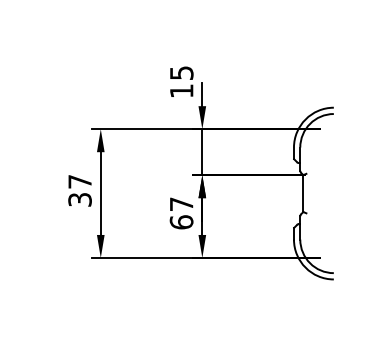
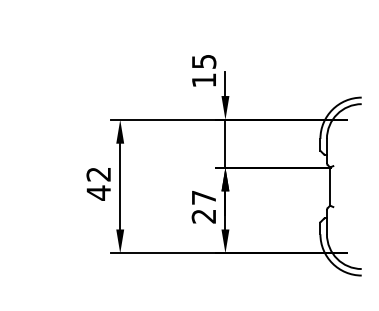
text: (79, 191) -> (98, 184), 37 -> 42
text: (181, 222) -> (203, 216), 67 -> 27

